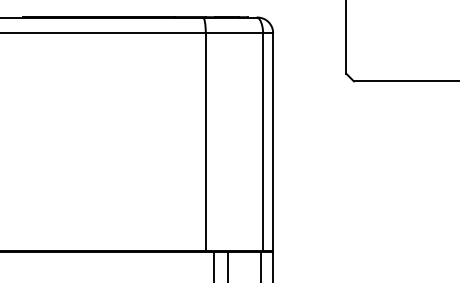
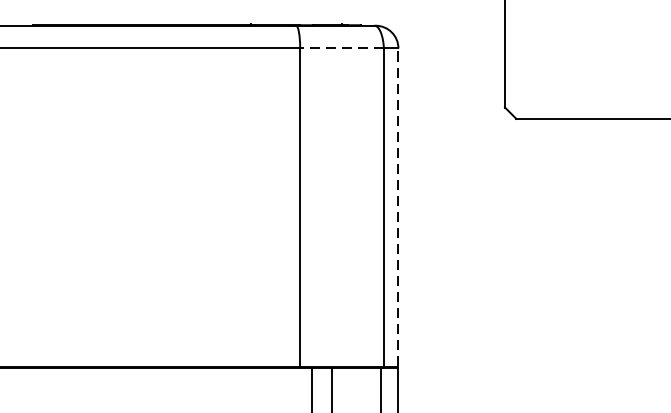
line: (234, 33) -> (342, 48), solid -> dashed
line: (273, 141) -> (398, 206), solid -> dashed

